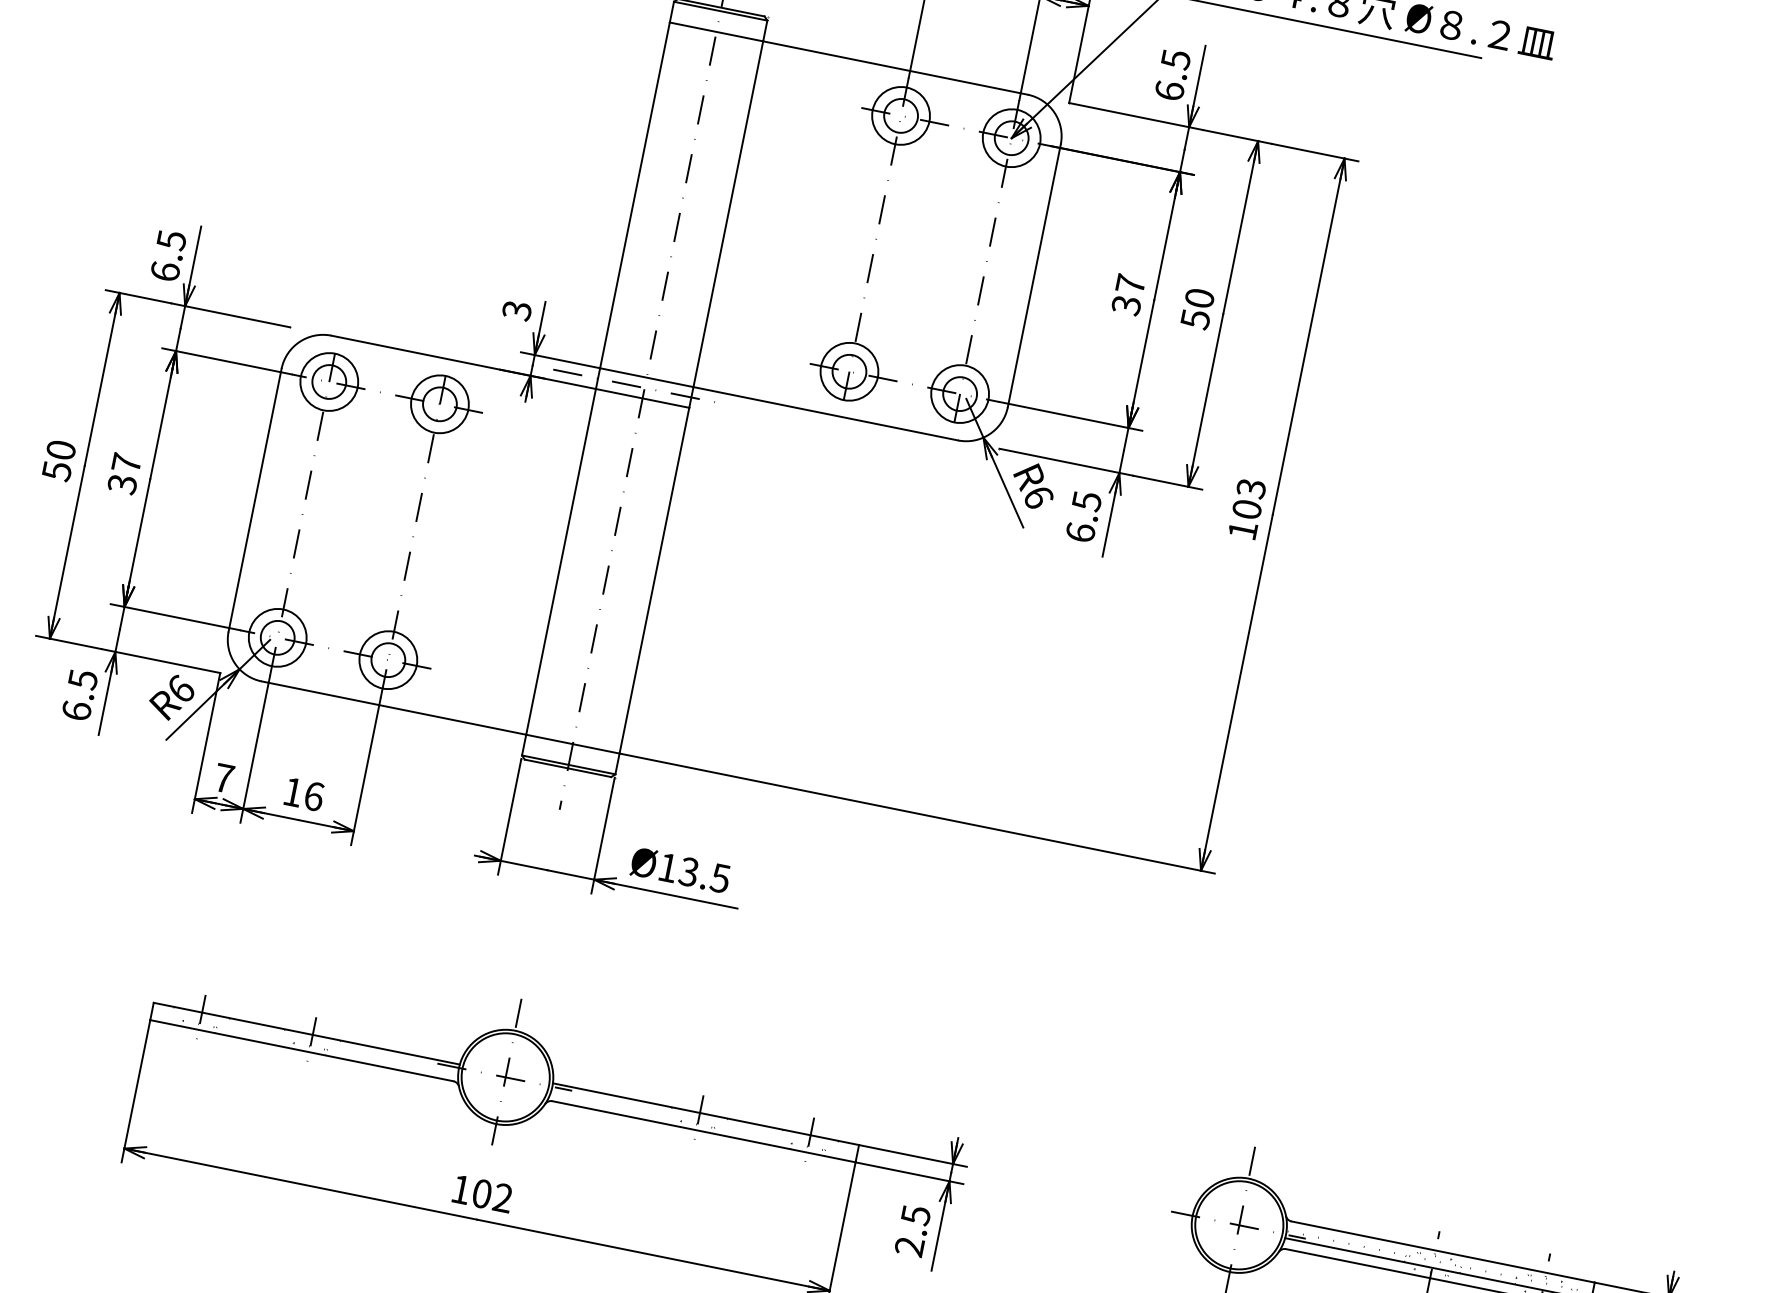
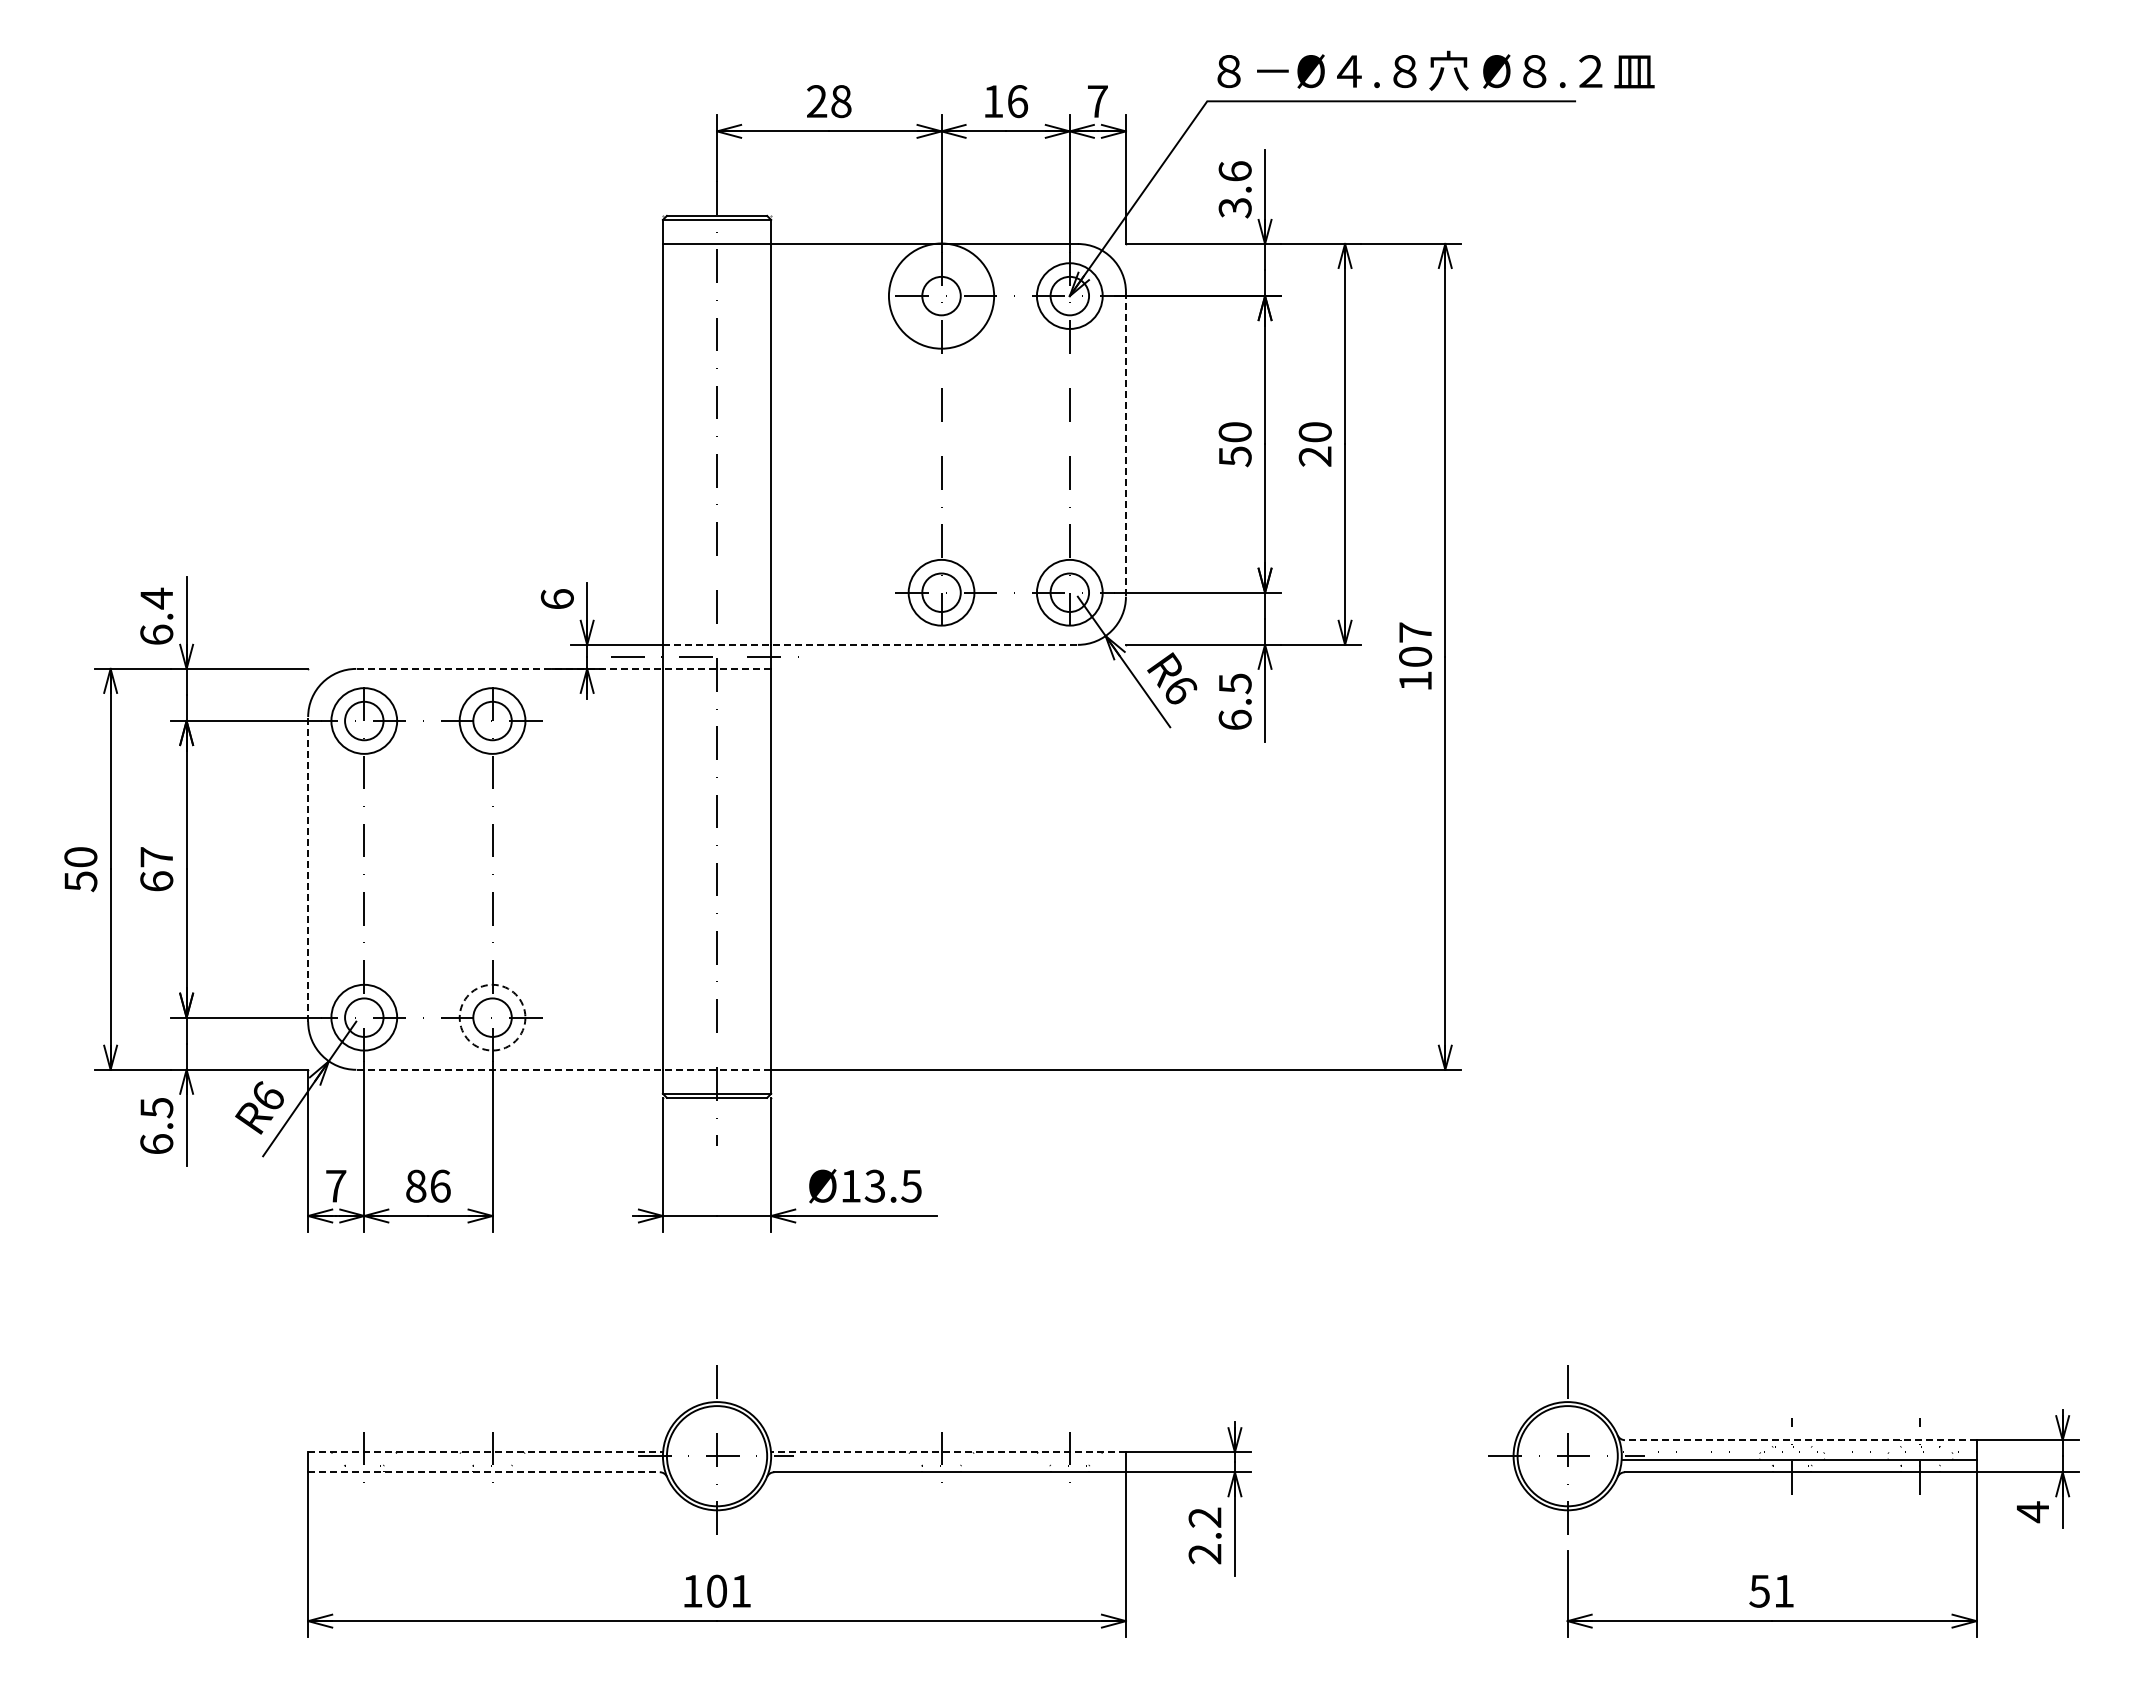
text: (1172, 74) -> (1234, 189), 6.5 -> 3.6
circle: (901, 115) -> (941, 295), size x1.6
text: (171, 240) -> (156, 598), 6.5 -> 6.4
line: (1033, 275) -> (1125, 444), solid -> dashed
text: (1127, 294) -> (1234, 444), 37 -> 50
text: (516, 310) -> (556, 599), 3 -> 6
text: (1194, 319) -> (1314, 456), 50 -> 20
line: (510, 371) -> (563, 668), solid -> dashed
line: (779, 404) -> (870, 644), solid -> dashed
text: (122, 484) -> (156, 881), 37 -> 67
text: (1251, 488) -> (1415, 632), 103 -> 107
line: (255, 499) -> (308, 868), solid -> dashed
circle: (388, 660) -> (492, 1017), solid -> dashed
line: (440, 717) -> (563, 1069), solid -> dashed
text: (293, 791) -> (416, 1185), 16 -> 86
line: (307, 1034) -> (486, 1452), solid -> dashed
line: (301, 1050) -> (483, 1472), solid -> dashed
line: (705, 1114) -> (947, 1452), solid -> dashed
text: (503, 1197) -> (741, 1590), 102 -> 101
text: (915, 1215) -> (1204, 1517), 2.5 -> 2.2
line: (1442, 1252) -> (1800, 1440), solid -> dashed

